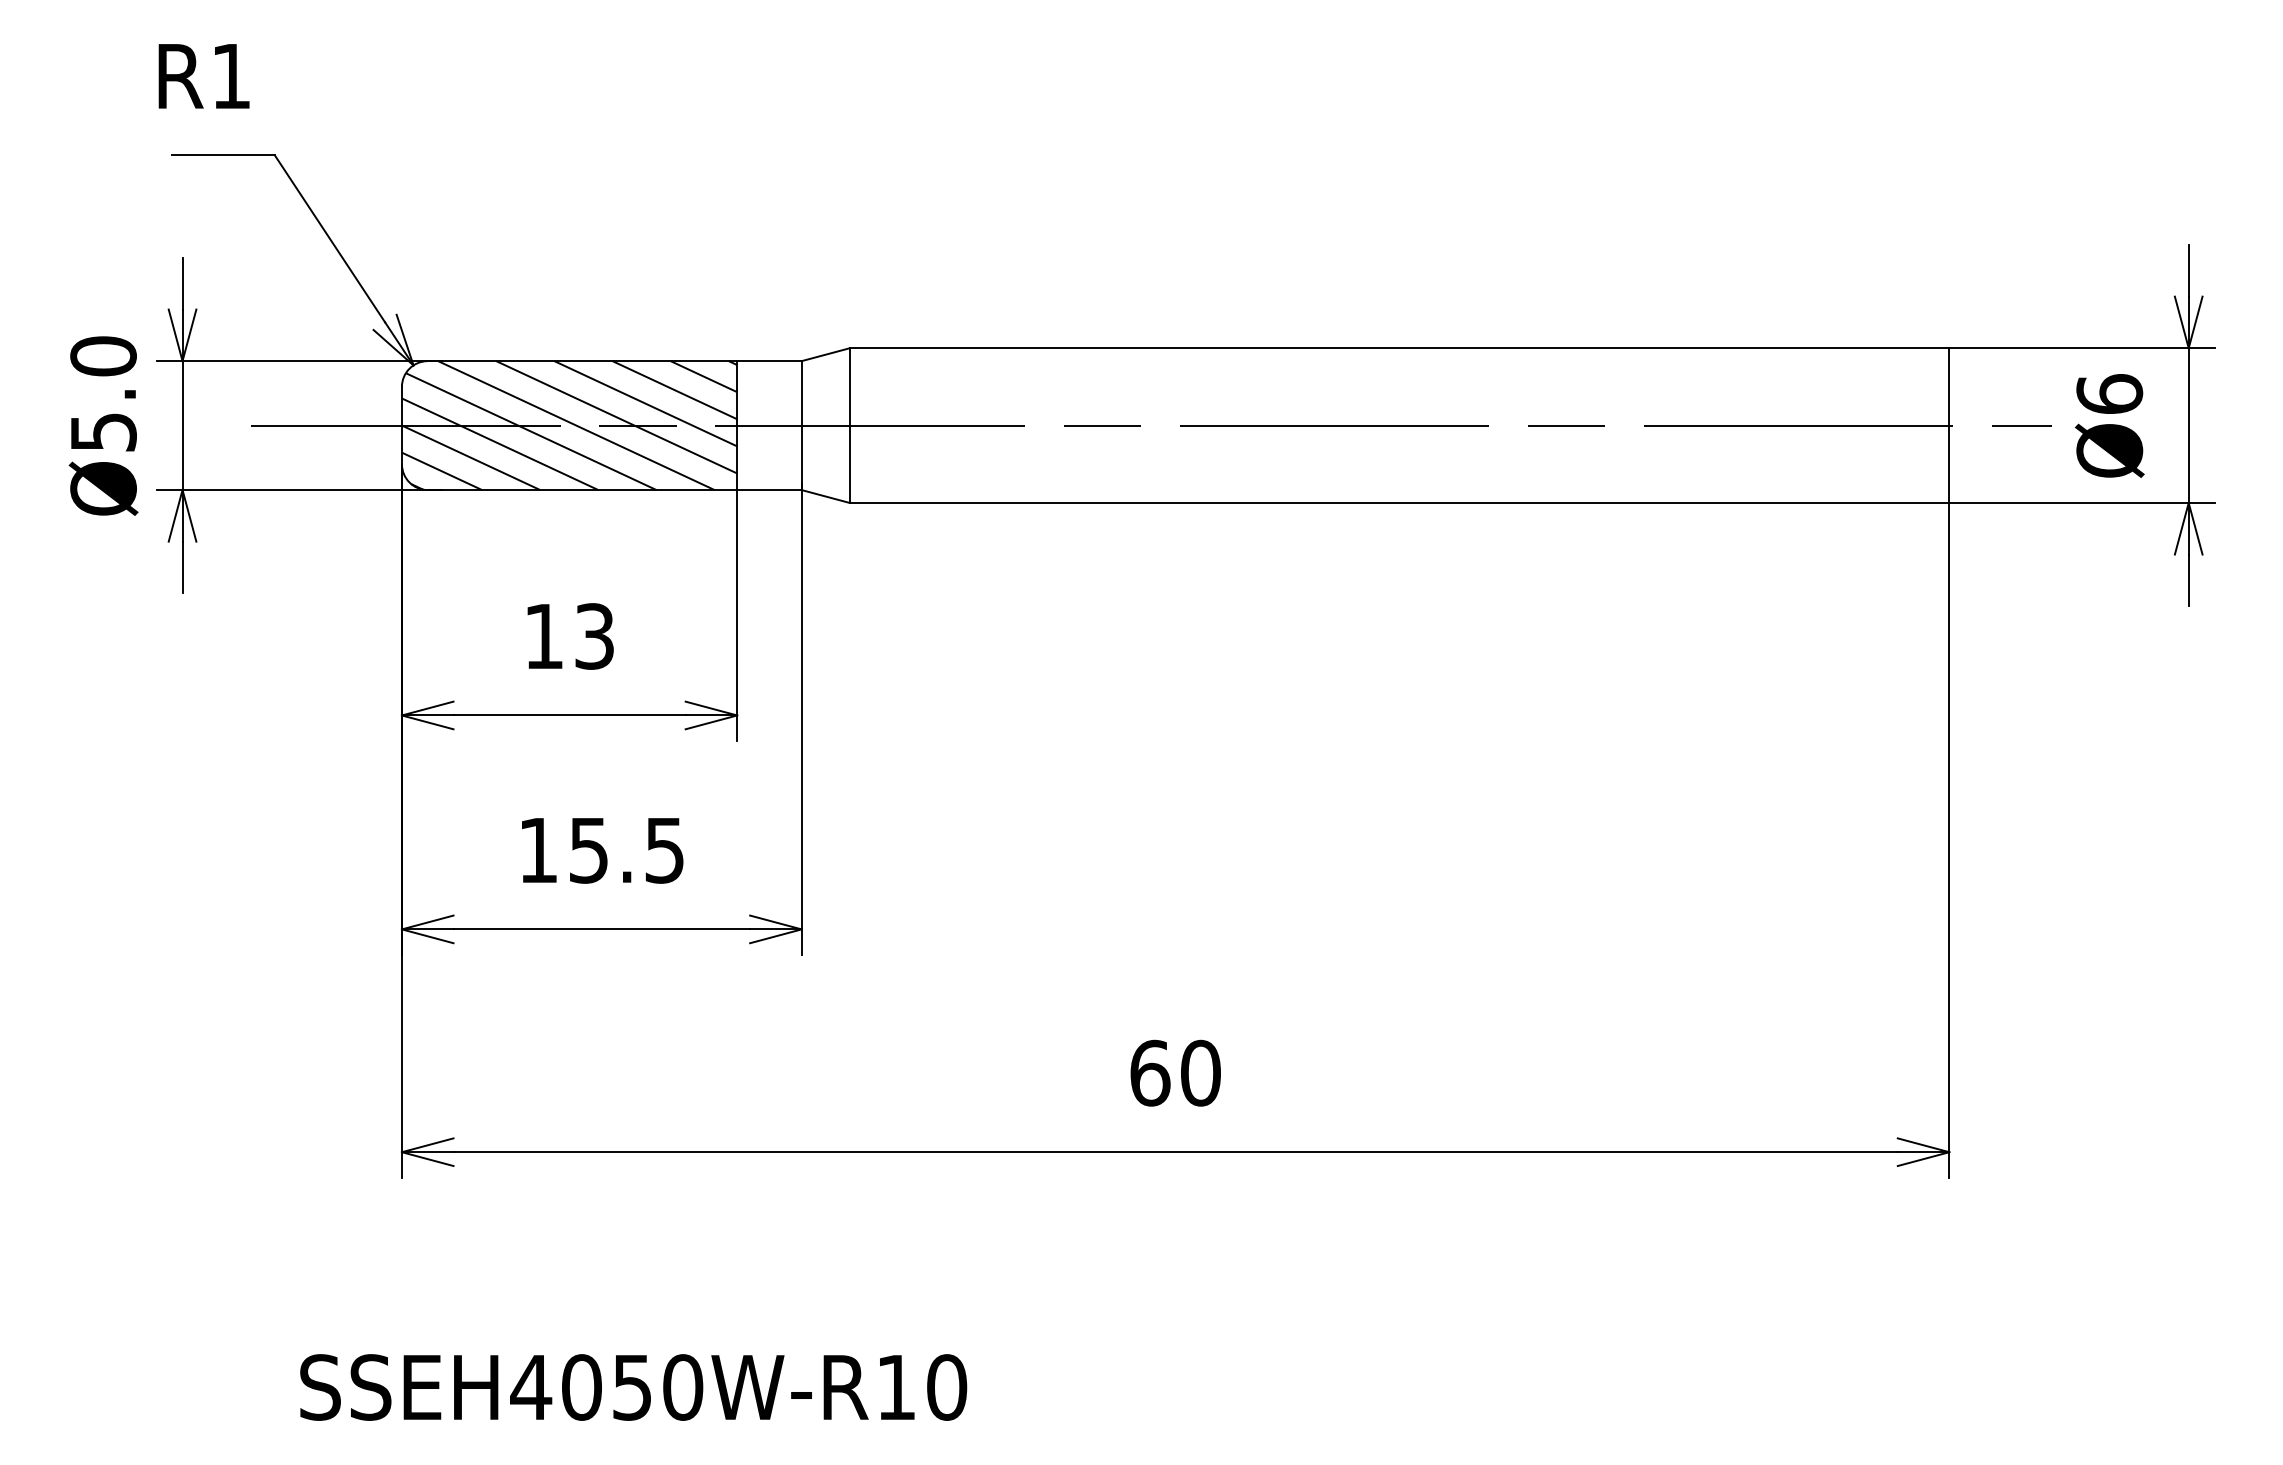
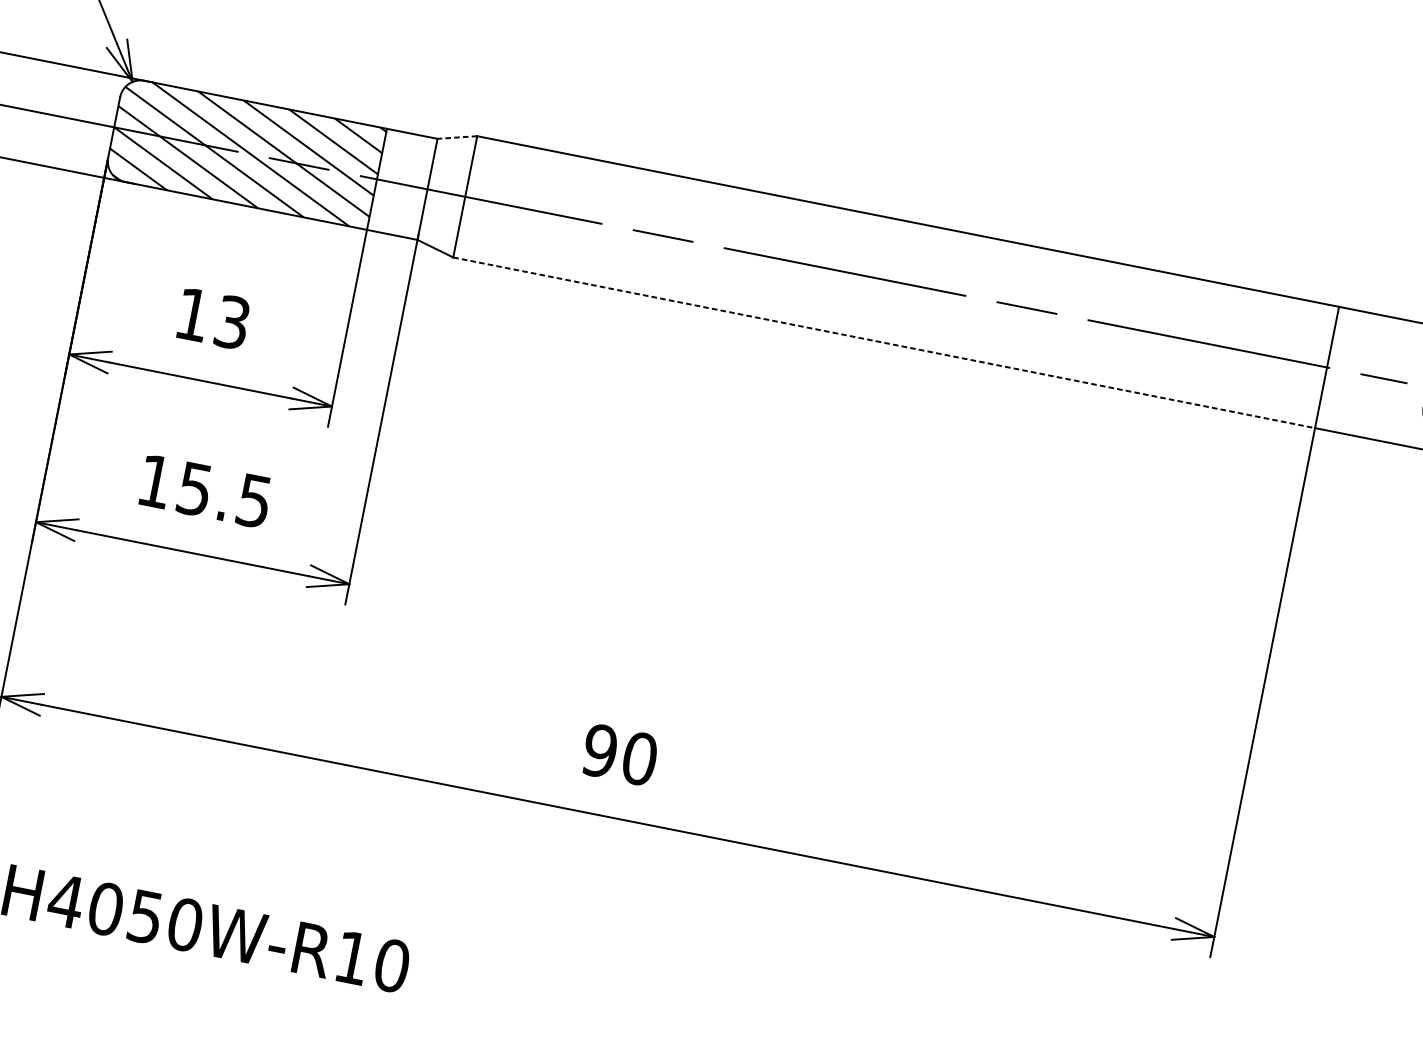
line: (825, 354) -> (457, 137), solid -> dashed
line: (1399, 502) -> (884, 342), solid -> dashed
text: (1150, 1072) -> (600, 750), 60 -> 90

